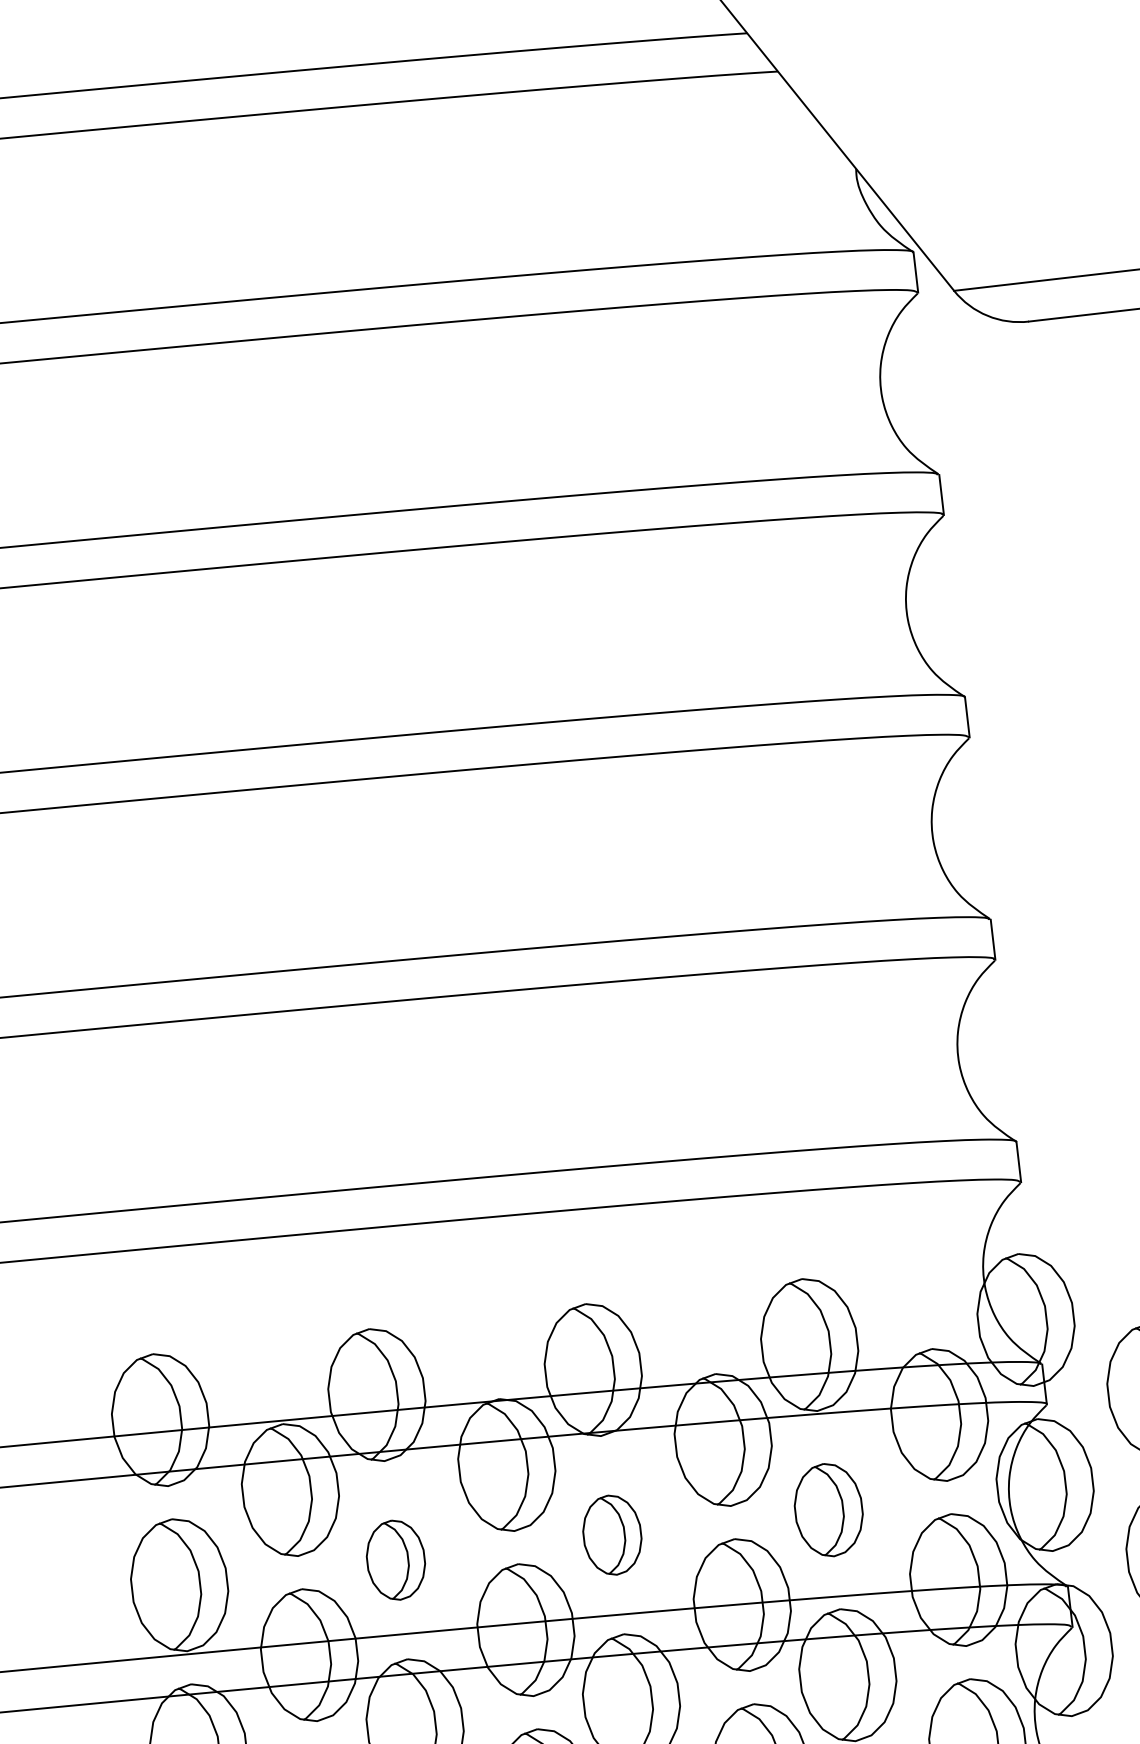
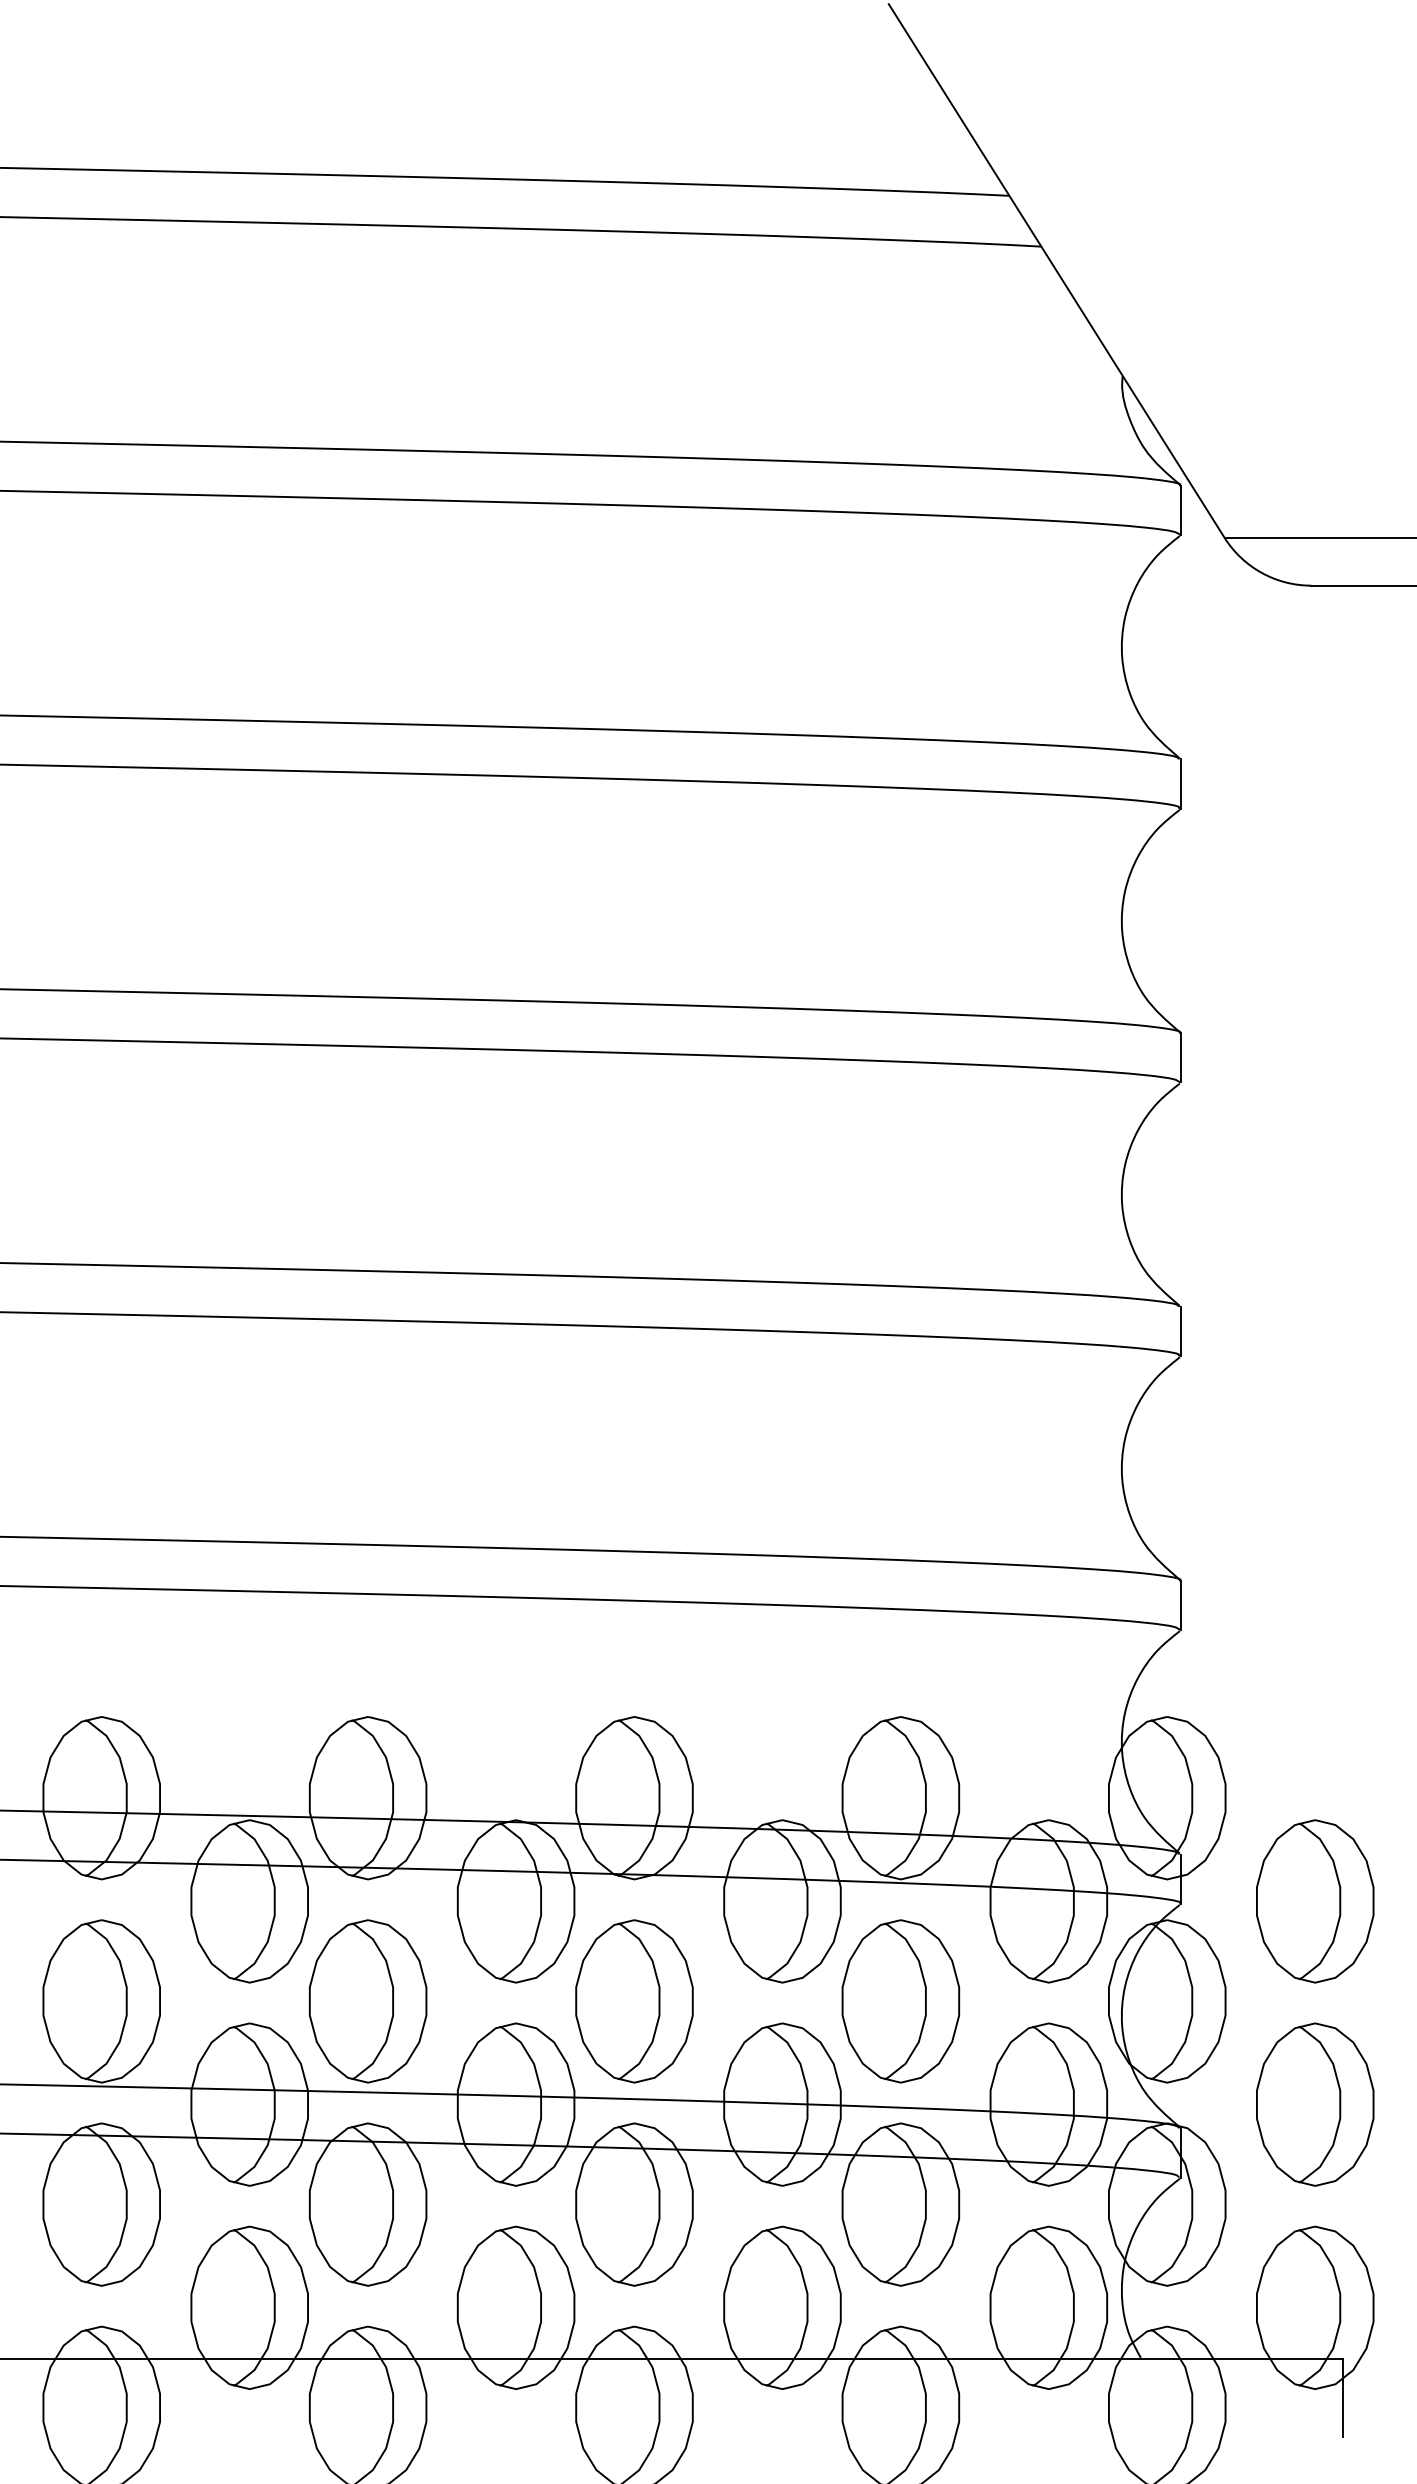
part: (828, 1510) -> (900, 2001), size x1.43
part: (612, 1535) -> (634, 2001), size x1.67
part: (395, 1560) -> (367, 2001), size x1.67

